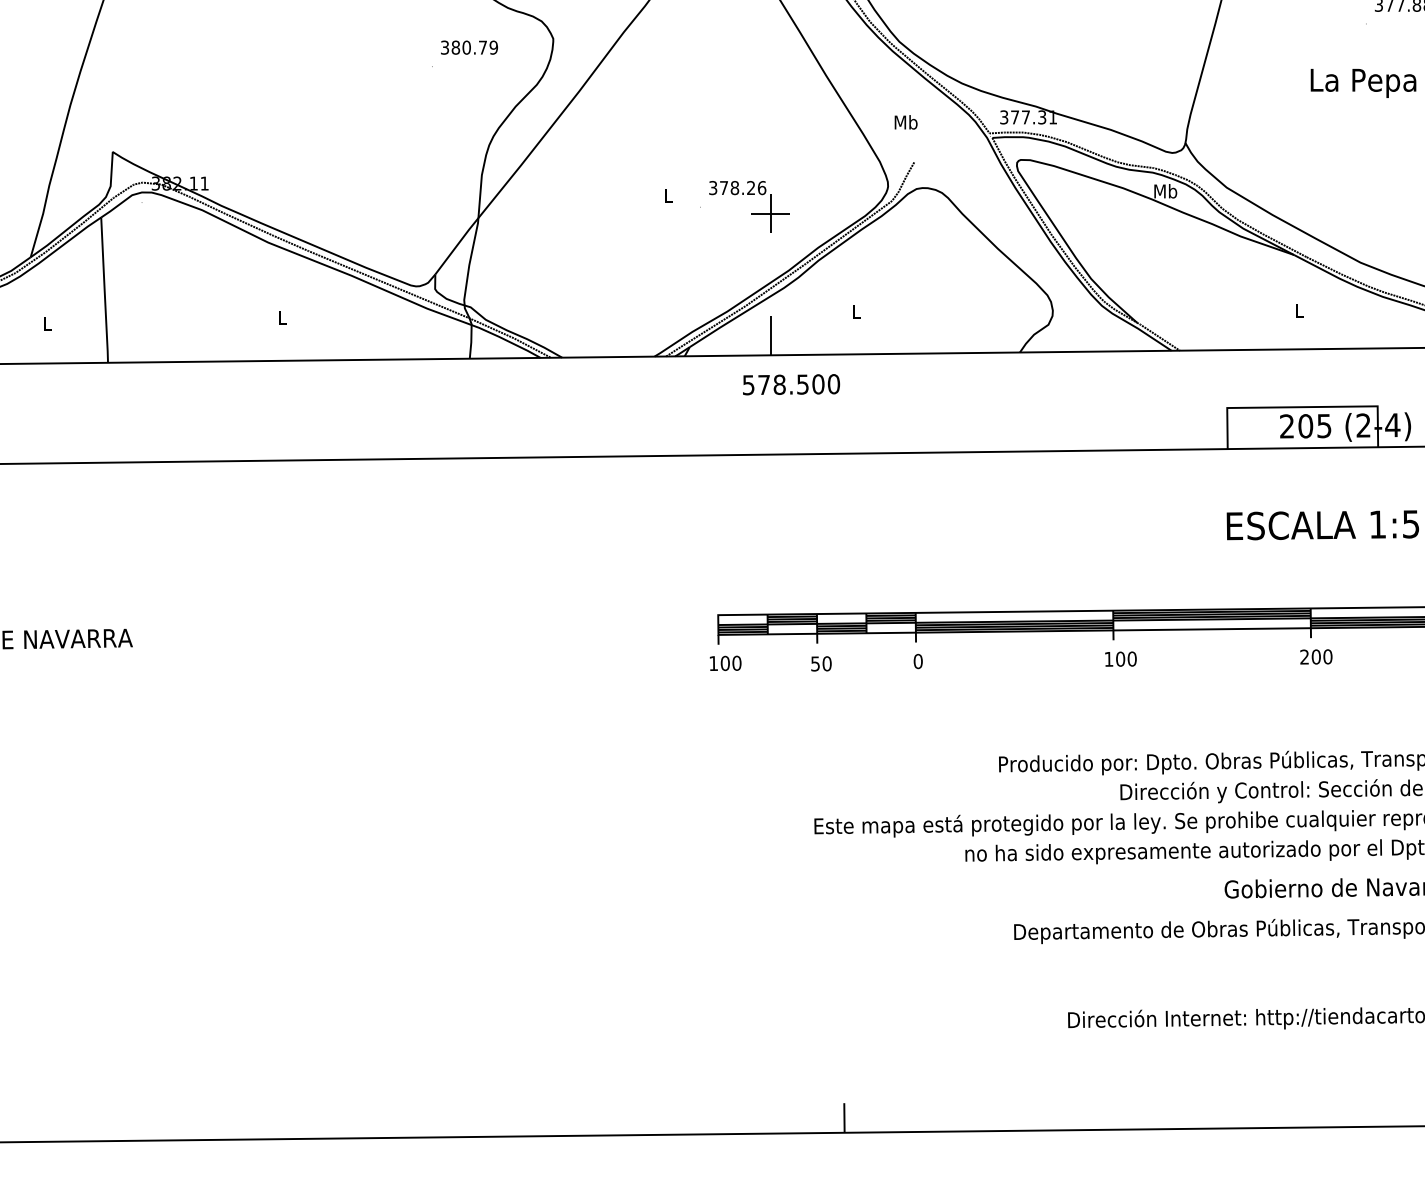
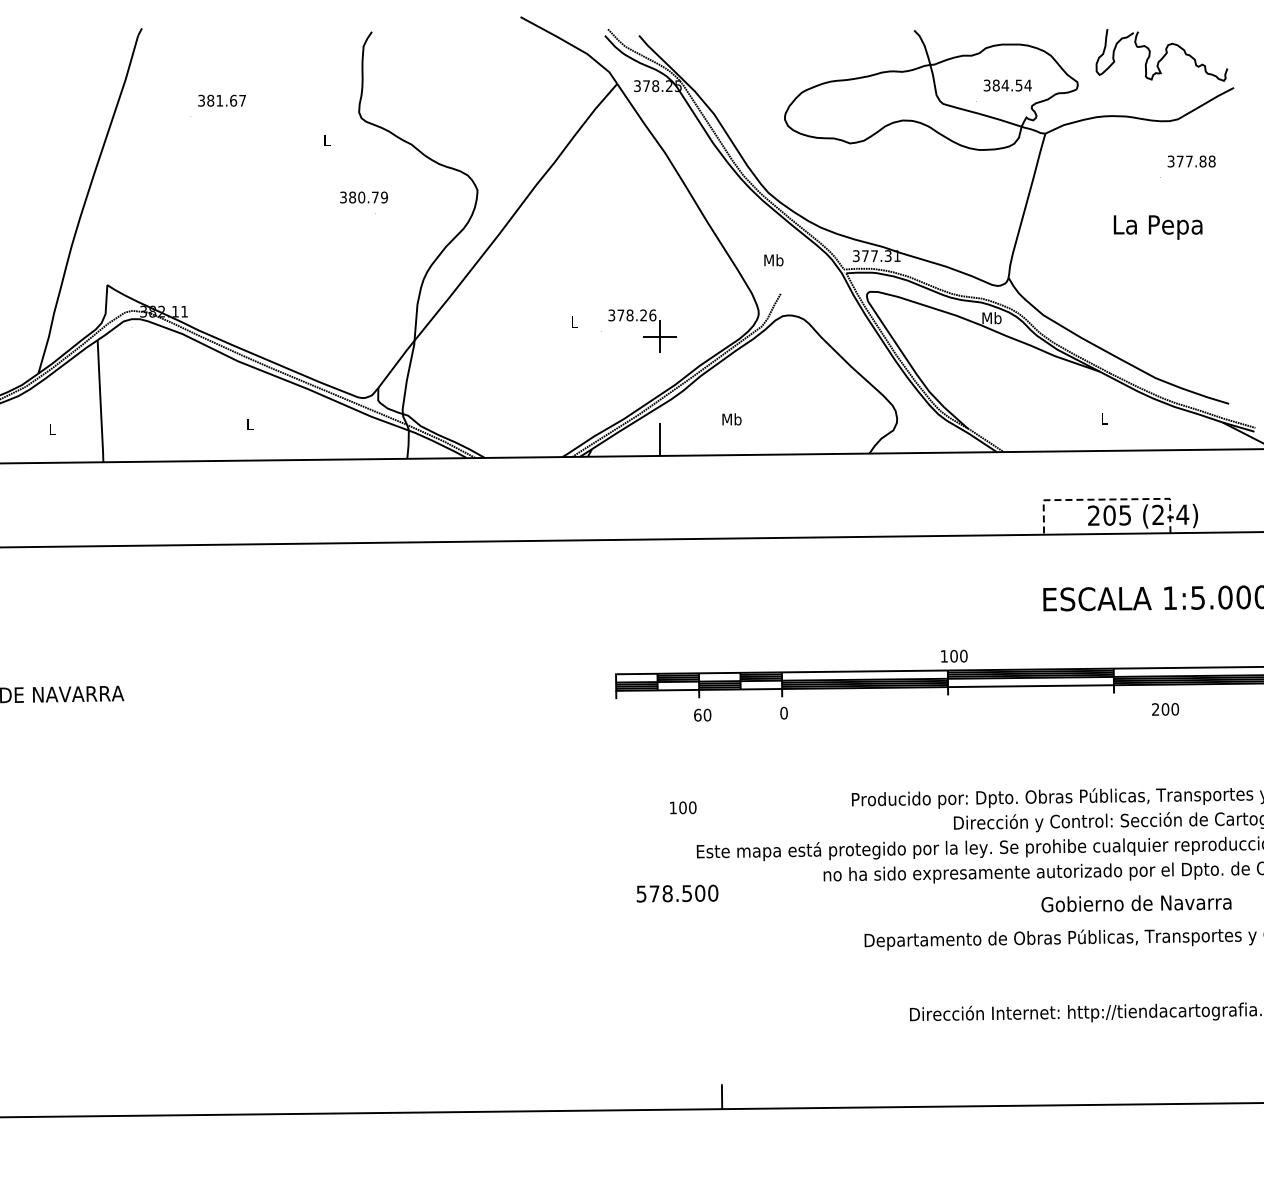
text: (468, 47) -> (363, 197), moved
text: (855, 311) -> (731, 419), L -> Mb
text: (791, 384) -> (677, 893), moved
line: (1302, 407) -> (1106, 499), solid -> dashed
text: (1316, 657) -> (1165, 709), moved
text: (1121, 658) -> (954, 655), moved
text: (725, 663) -> (683, 807), moved
text: (815, 663) -> (697, 714), 50 -> 60

